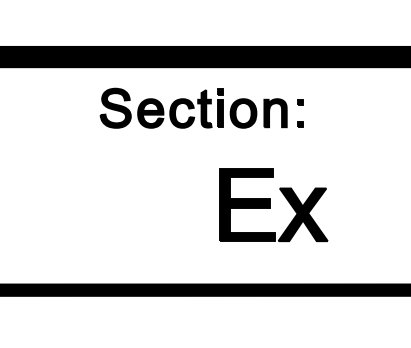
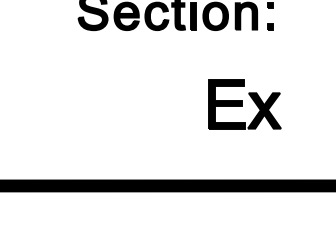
part: (273, 205) -> (244, 104), size x0.7

